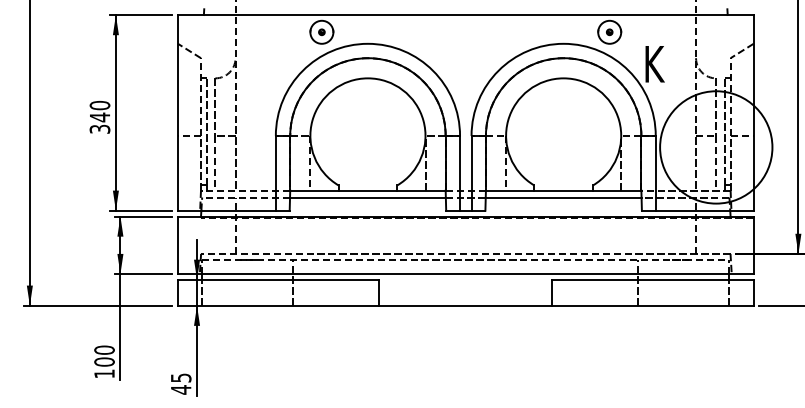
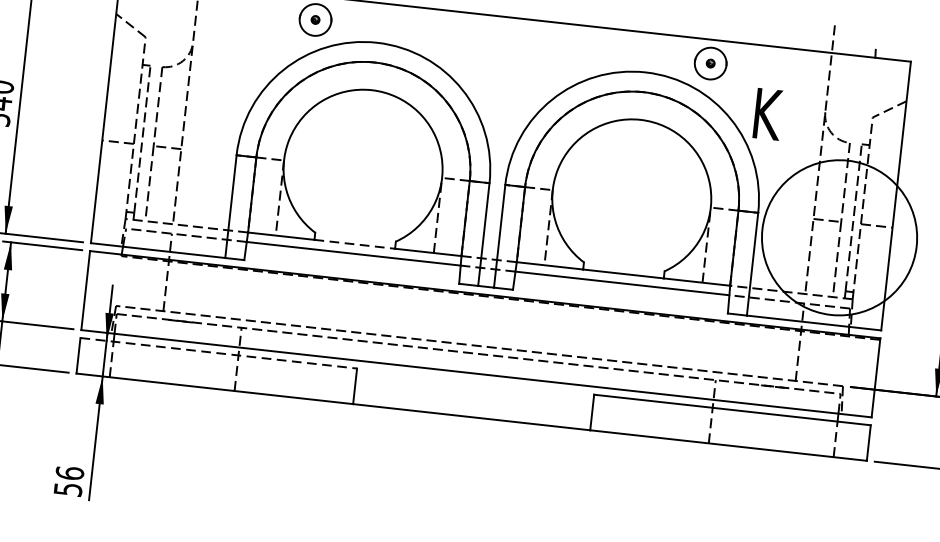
line: (368, 190) -> (355, 244), solid -> dashed
line: (278, 279) -> (218, 352), solid -> dashed
text: (180, 383) -> (68, 480), 45 -> 56

